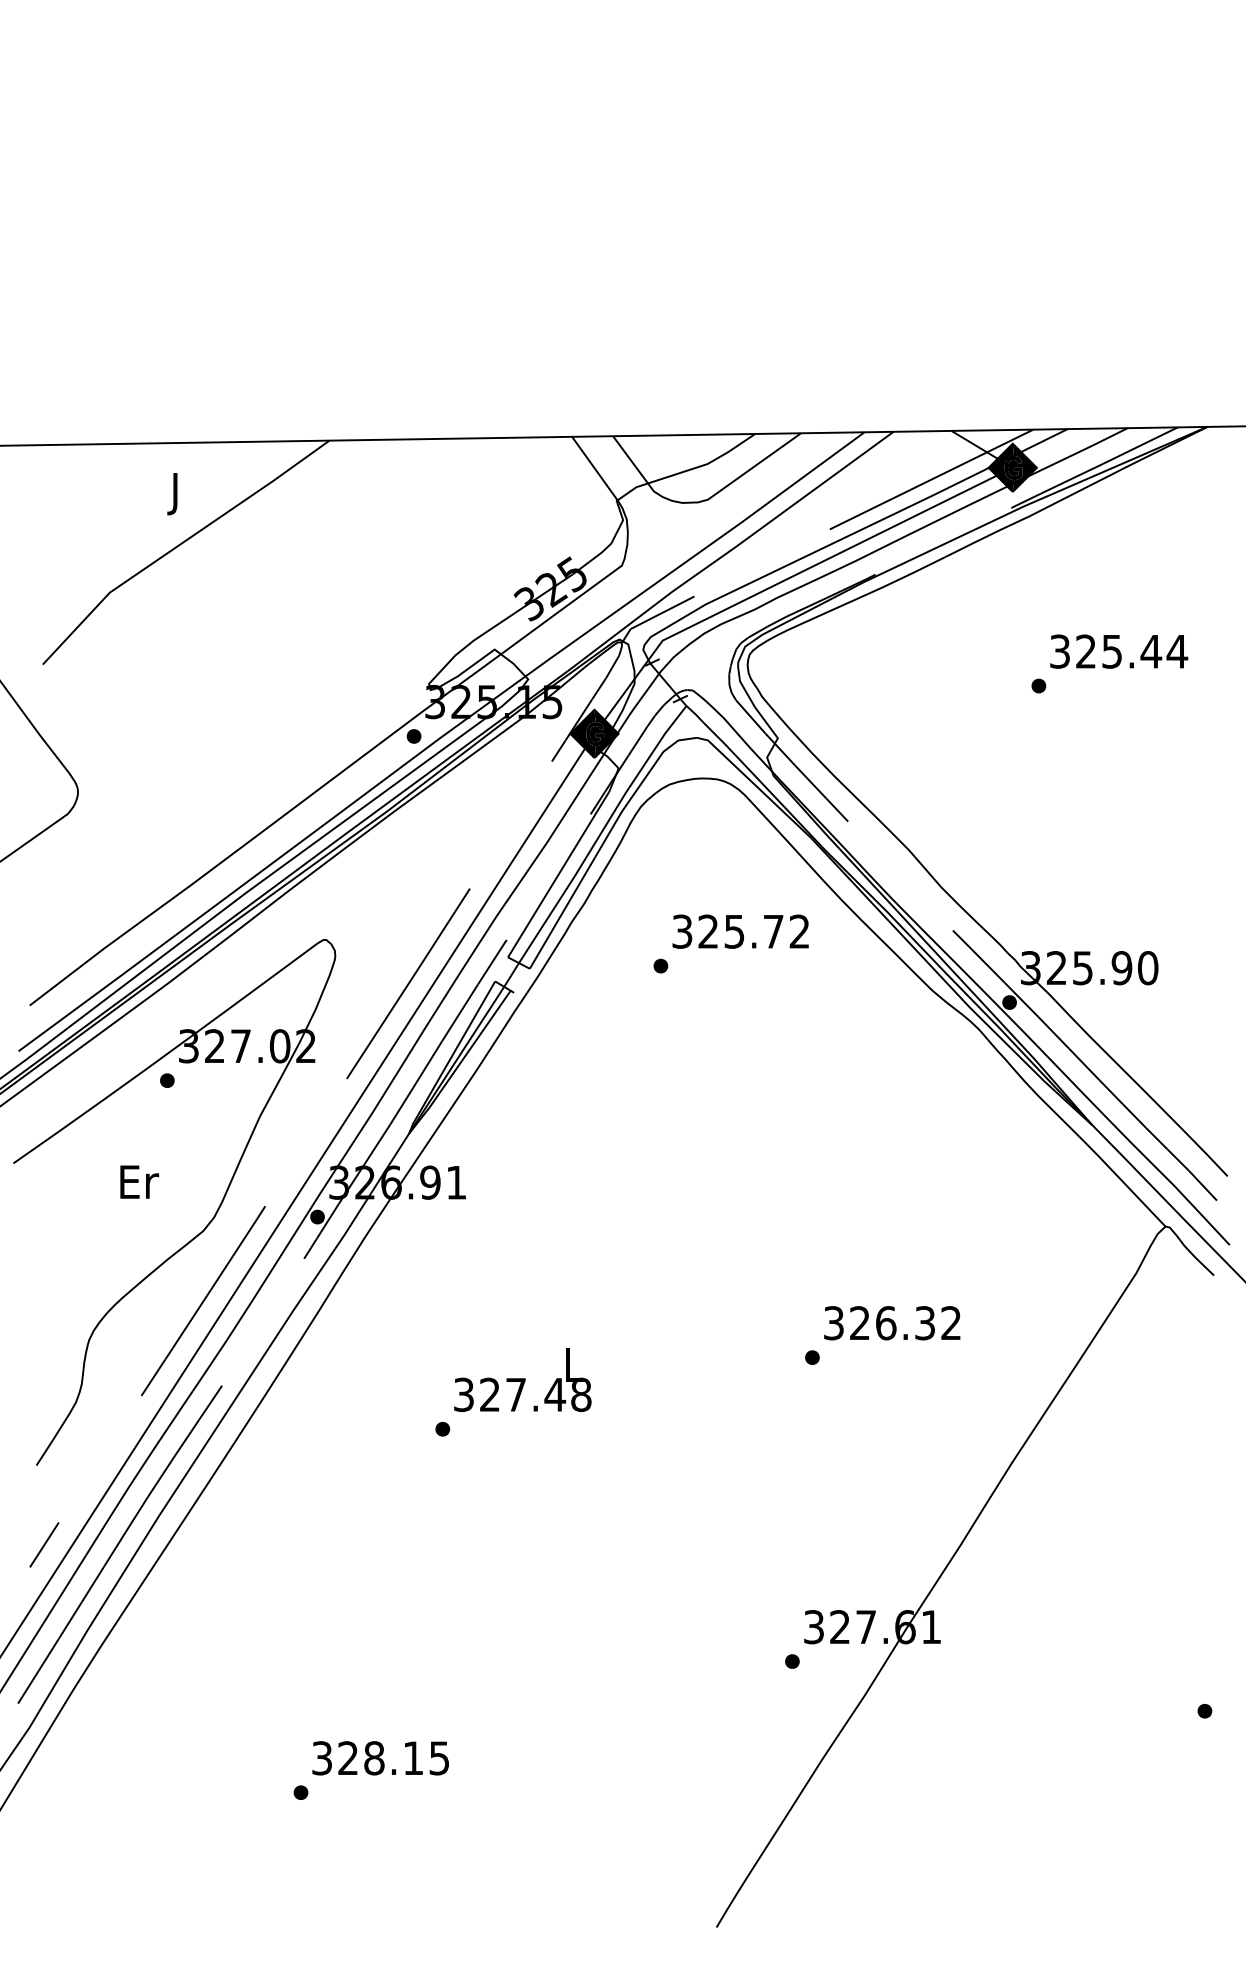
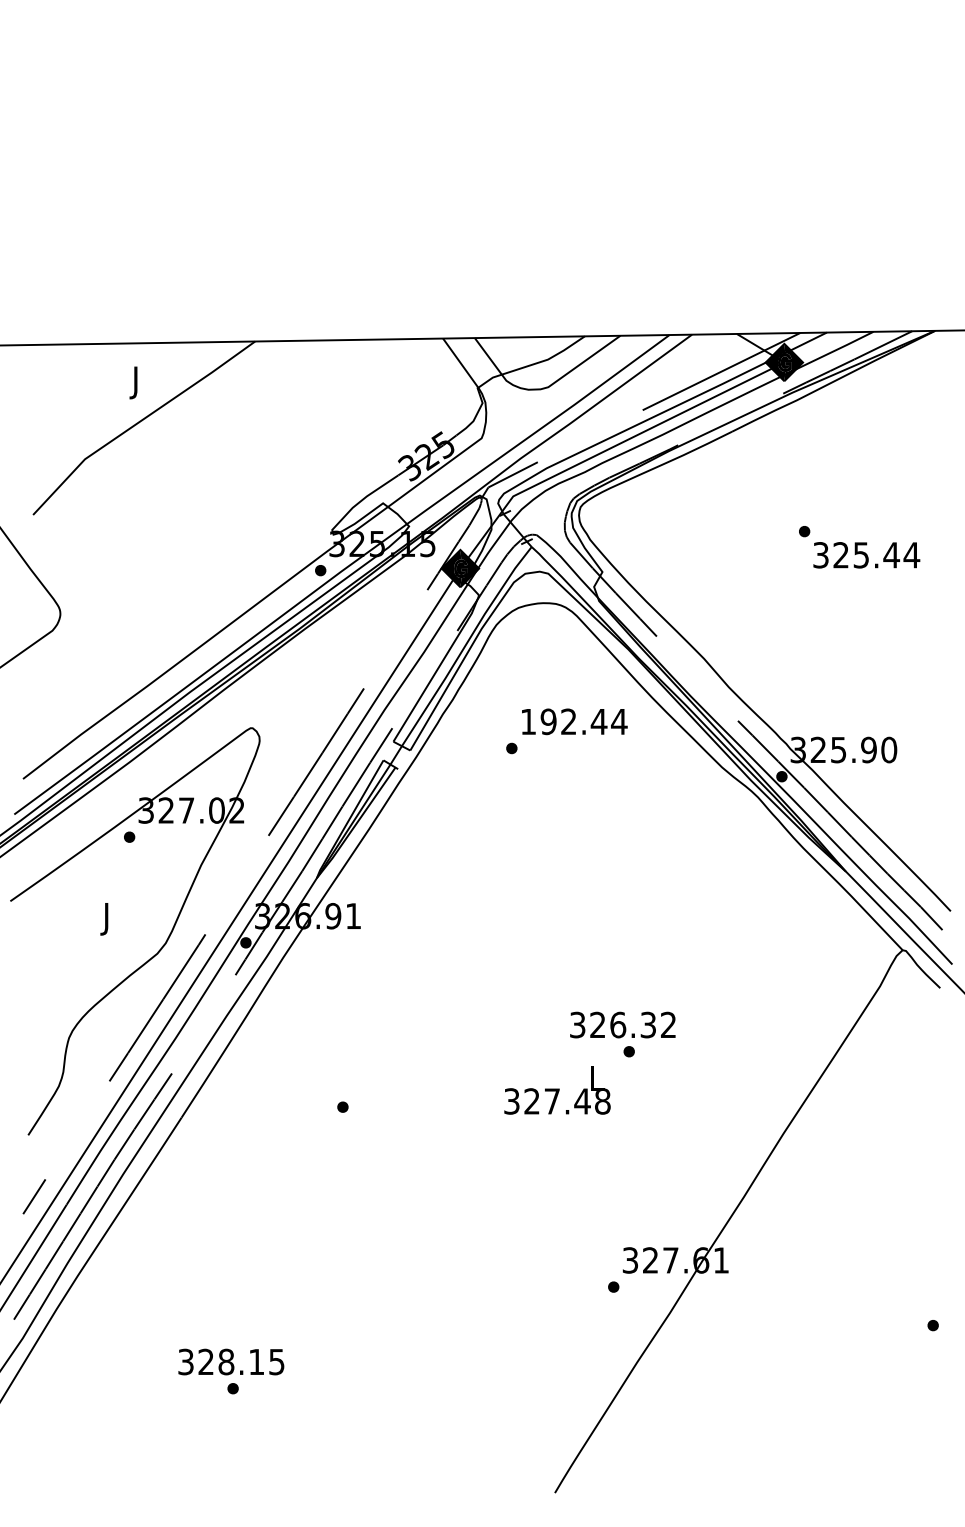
text: (1119, 651) -> (867, 555), moved
text: (741, 931) -> (574, 721), 325.72 -> 192.44
text: (139, 1186) -> (108, 919), Er -> J
text: (892, 1323) -> (623, 1025), moved
text: (522, 1379) -> (557, 1089), moved
text: (380, 1758) -> (231, 1362), moved

